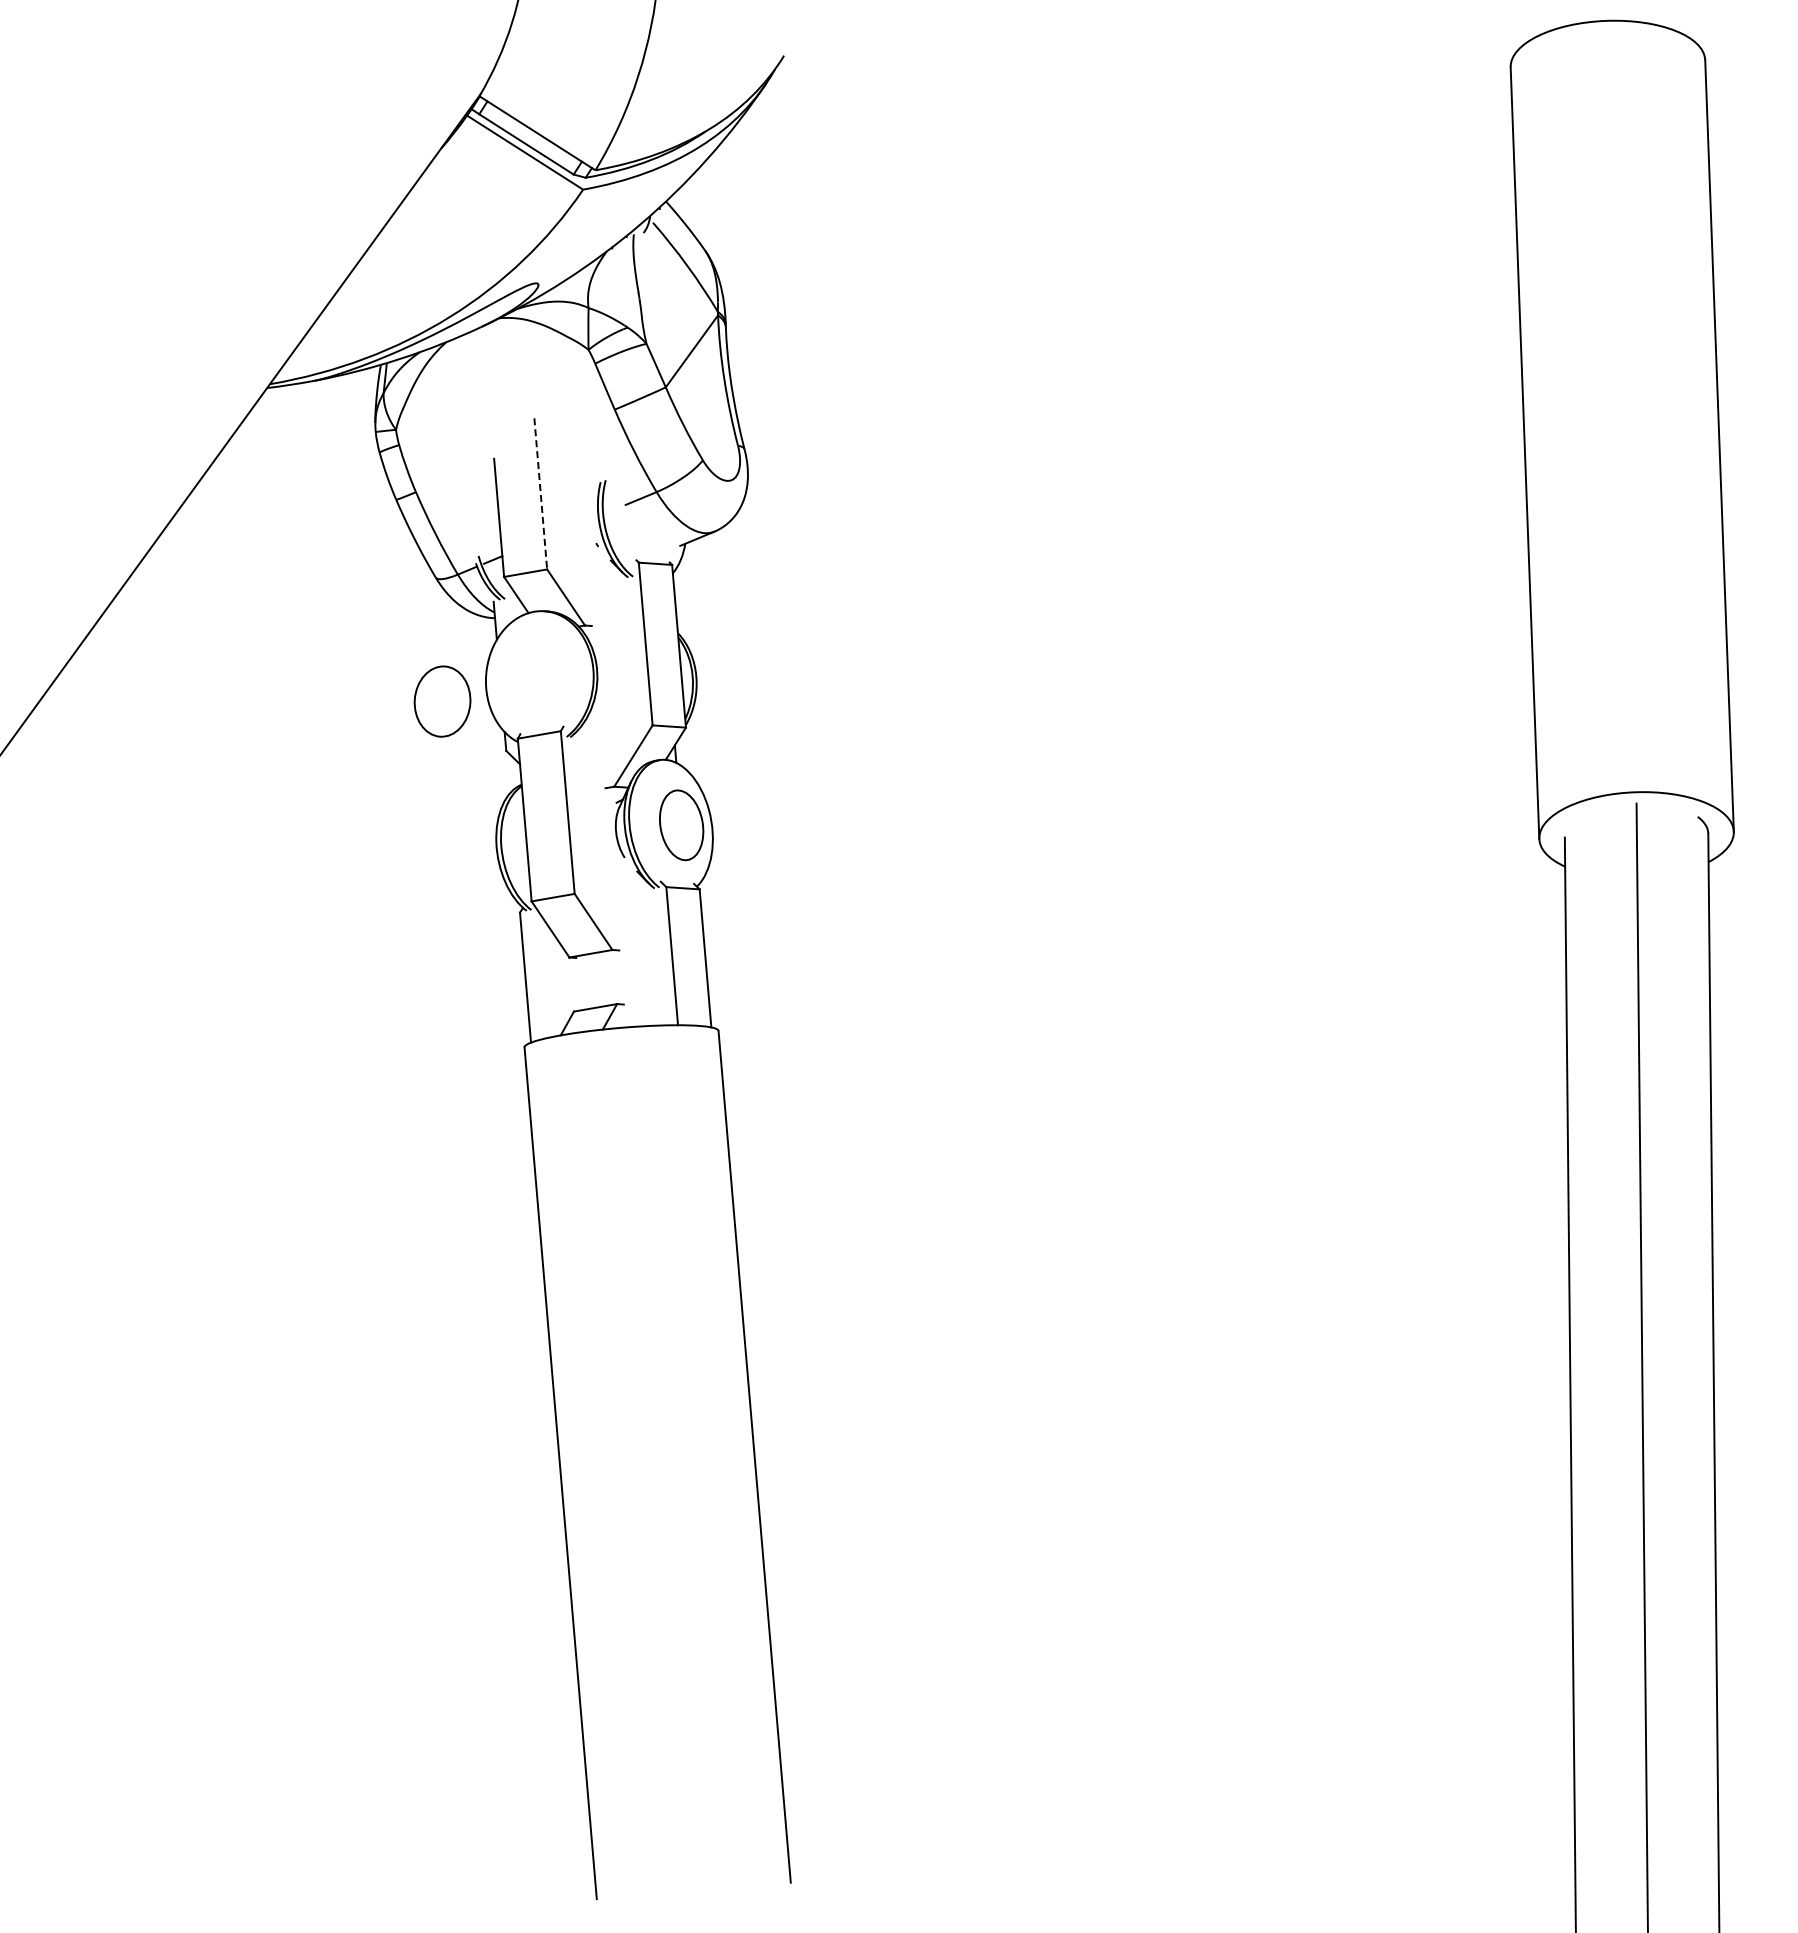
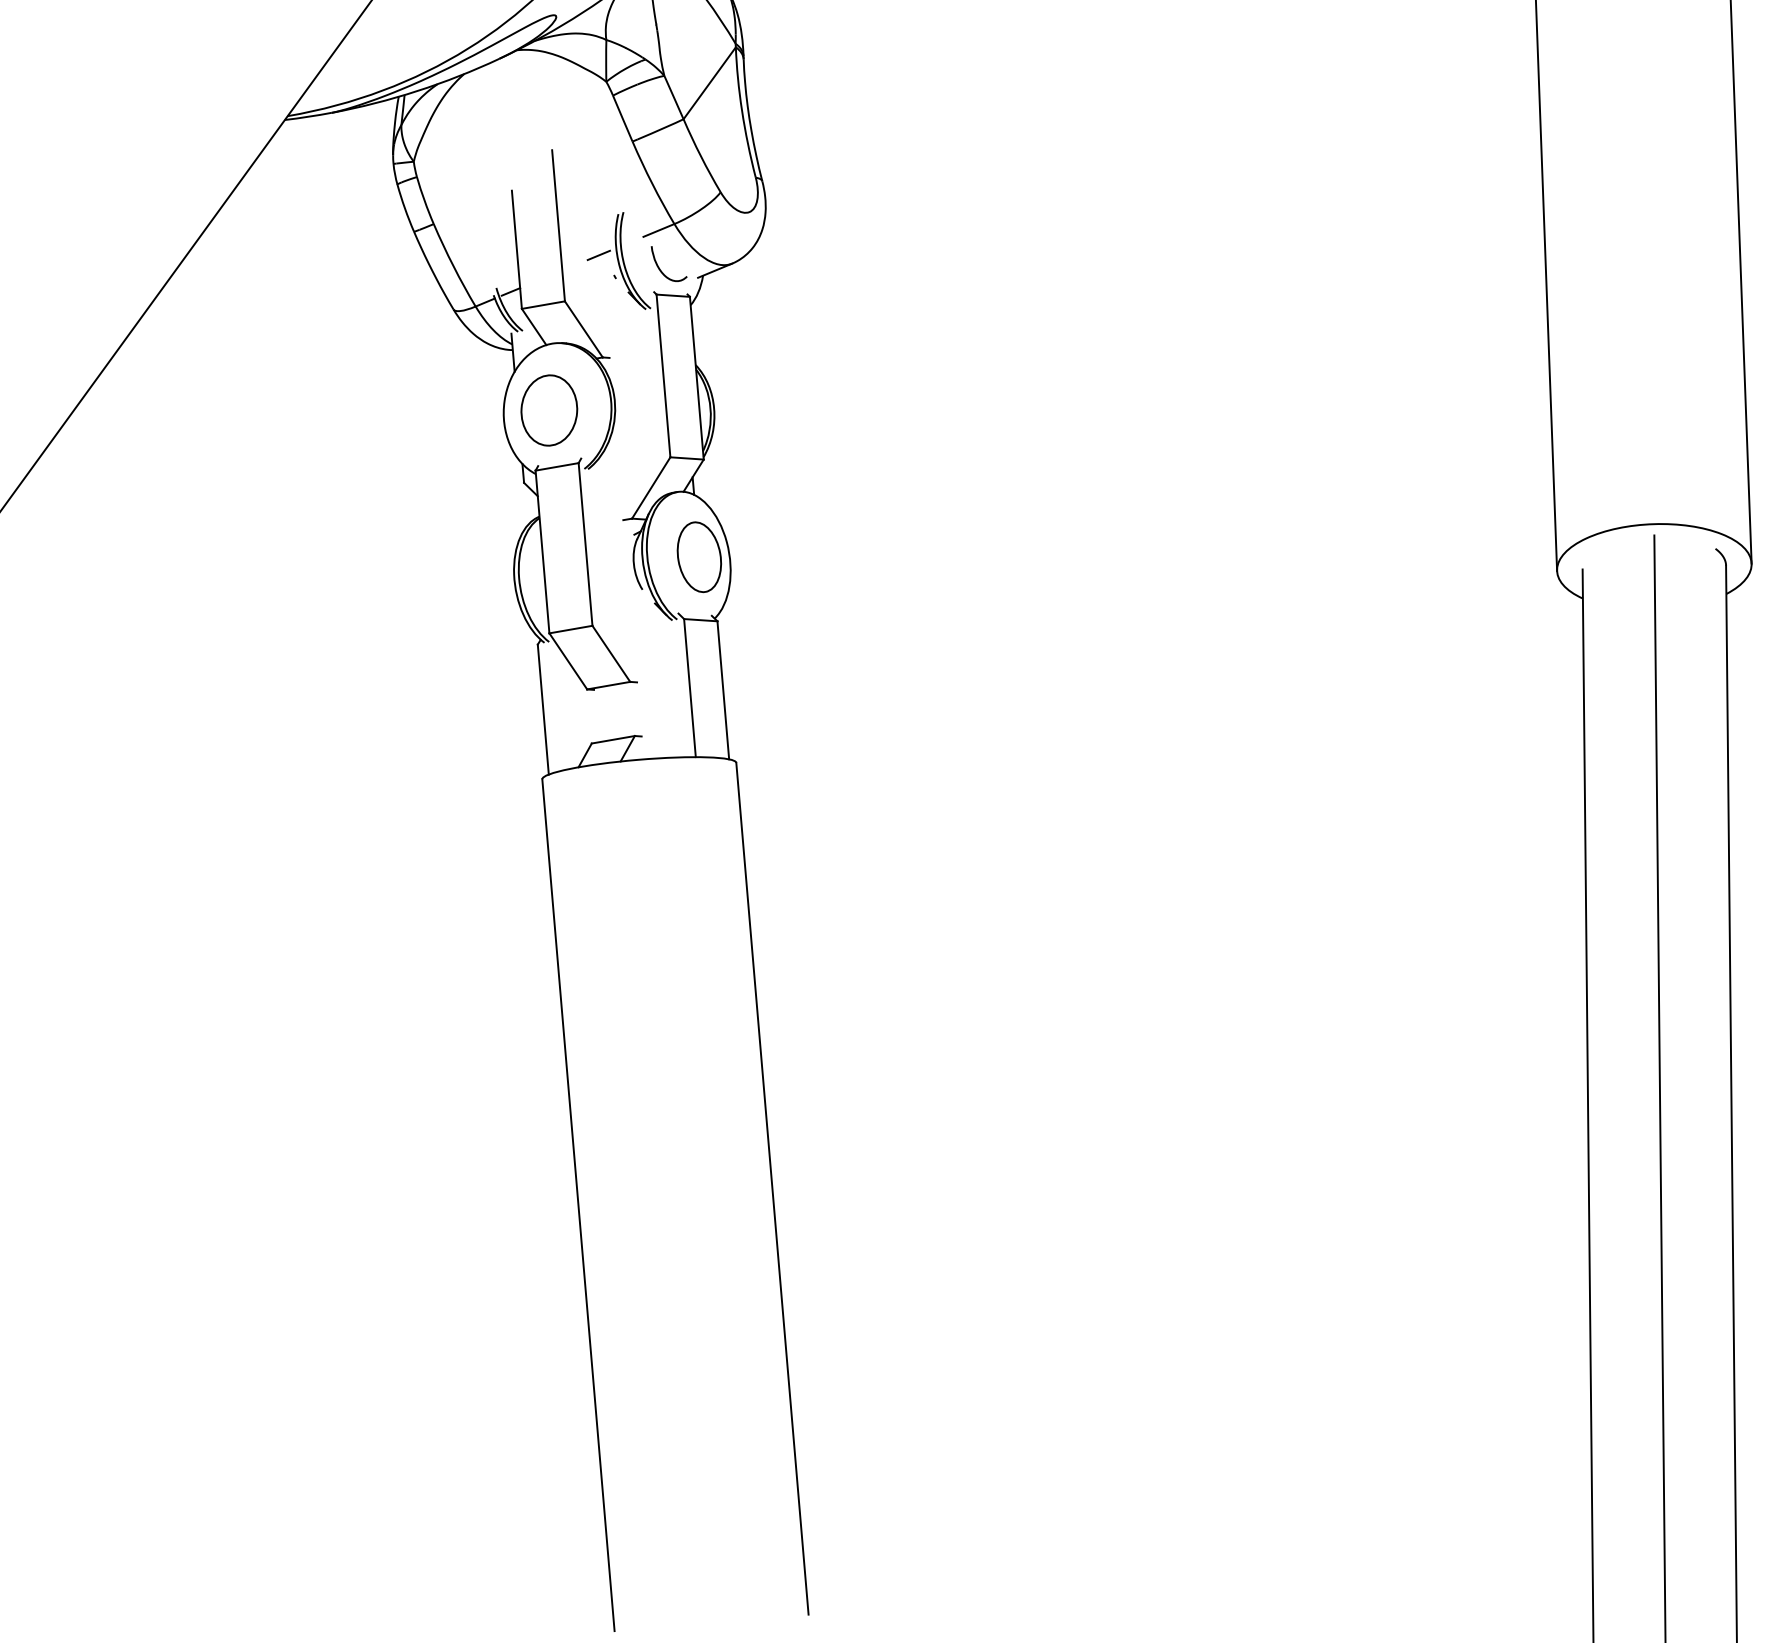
line: (540, 493) -> (558, 225), dashed -> solid
line: (580, 523) -> (598, 255), added
curve: (642, 536) -> (660, 268), added
part: (442, 701) -> (549, 410), moved

